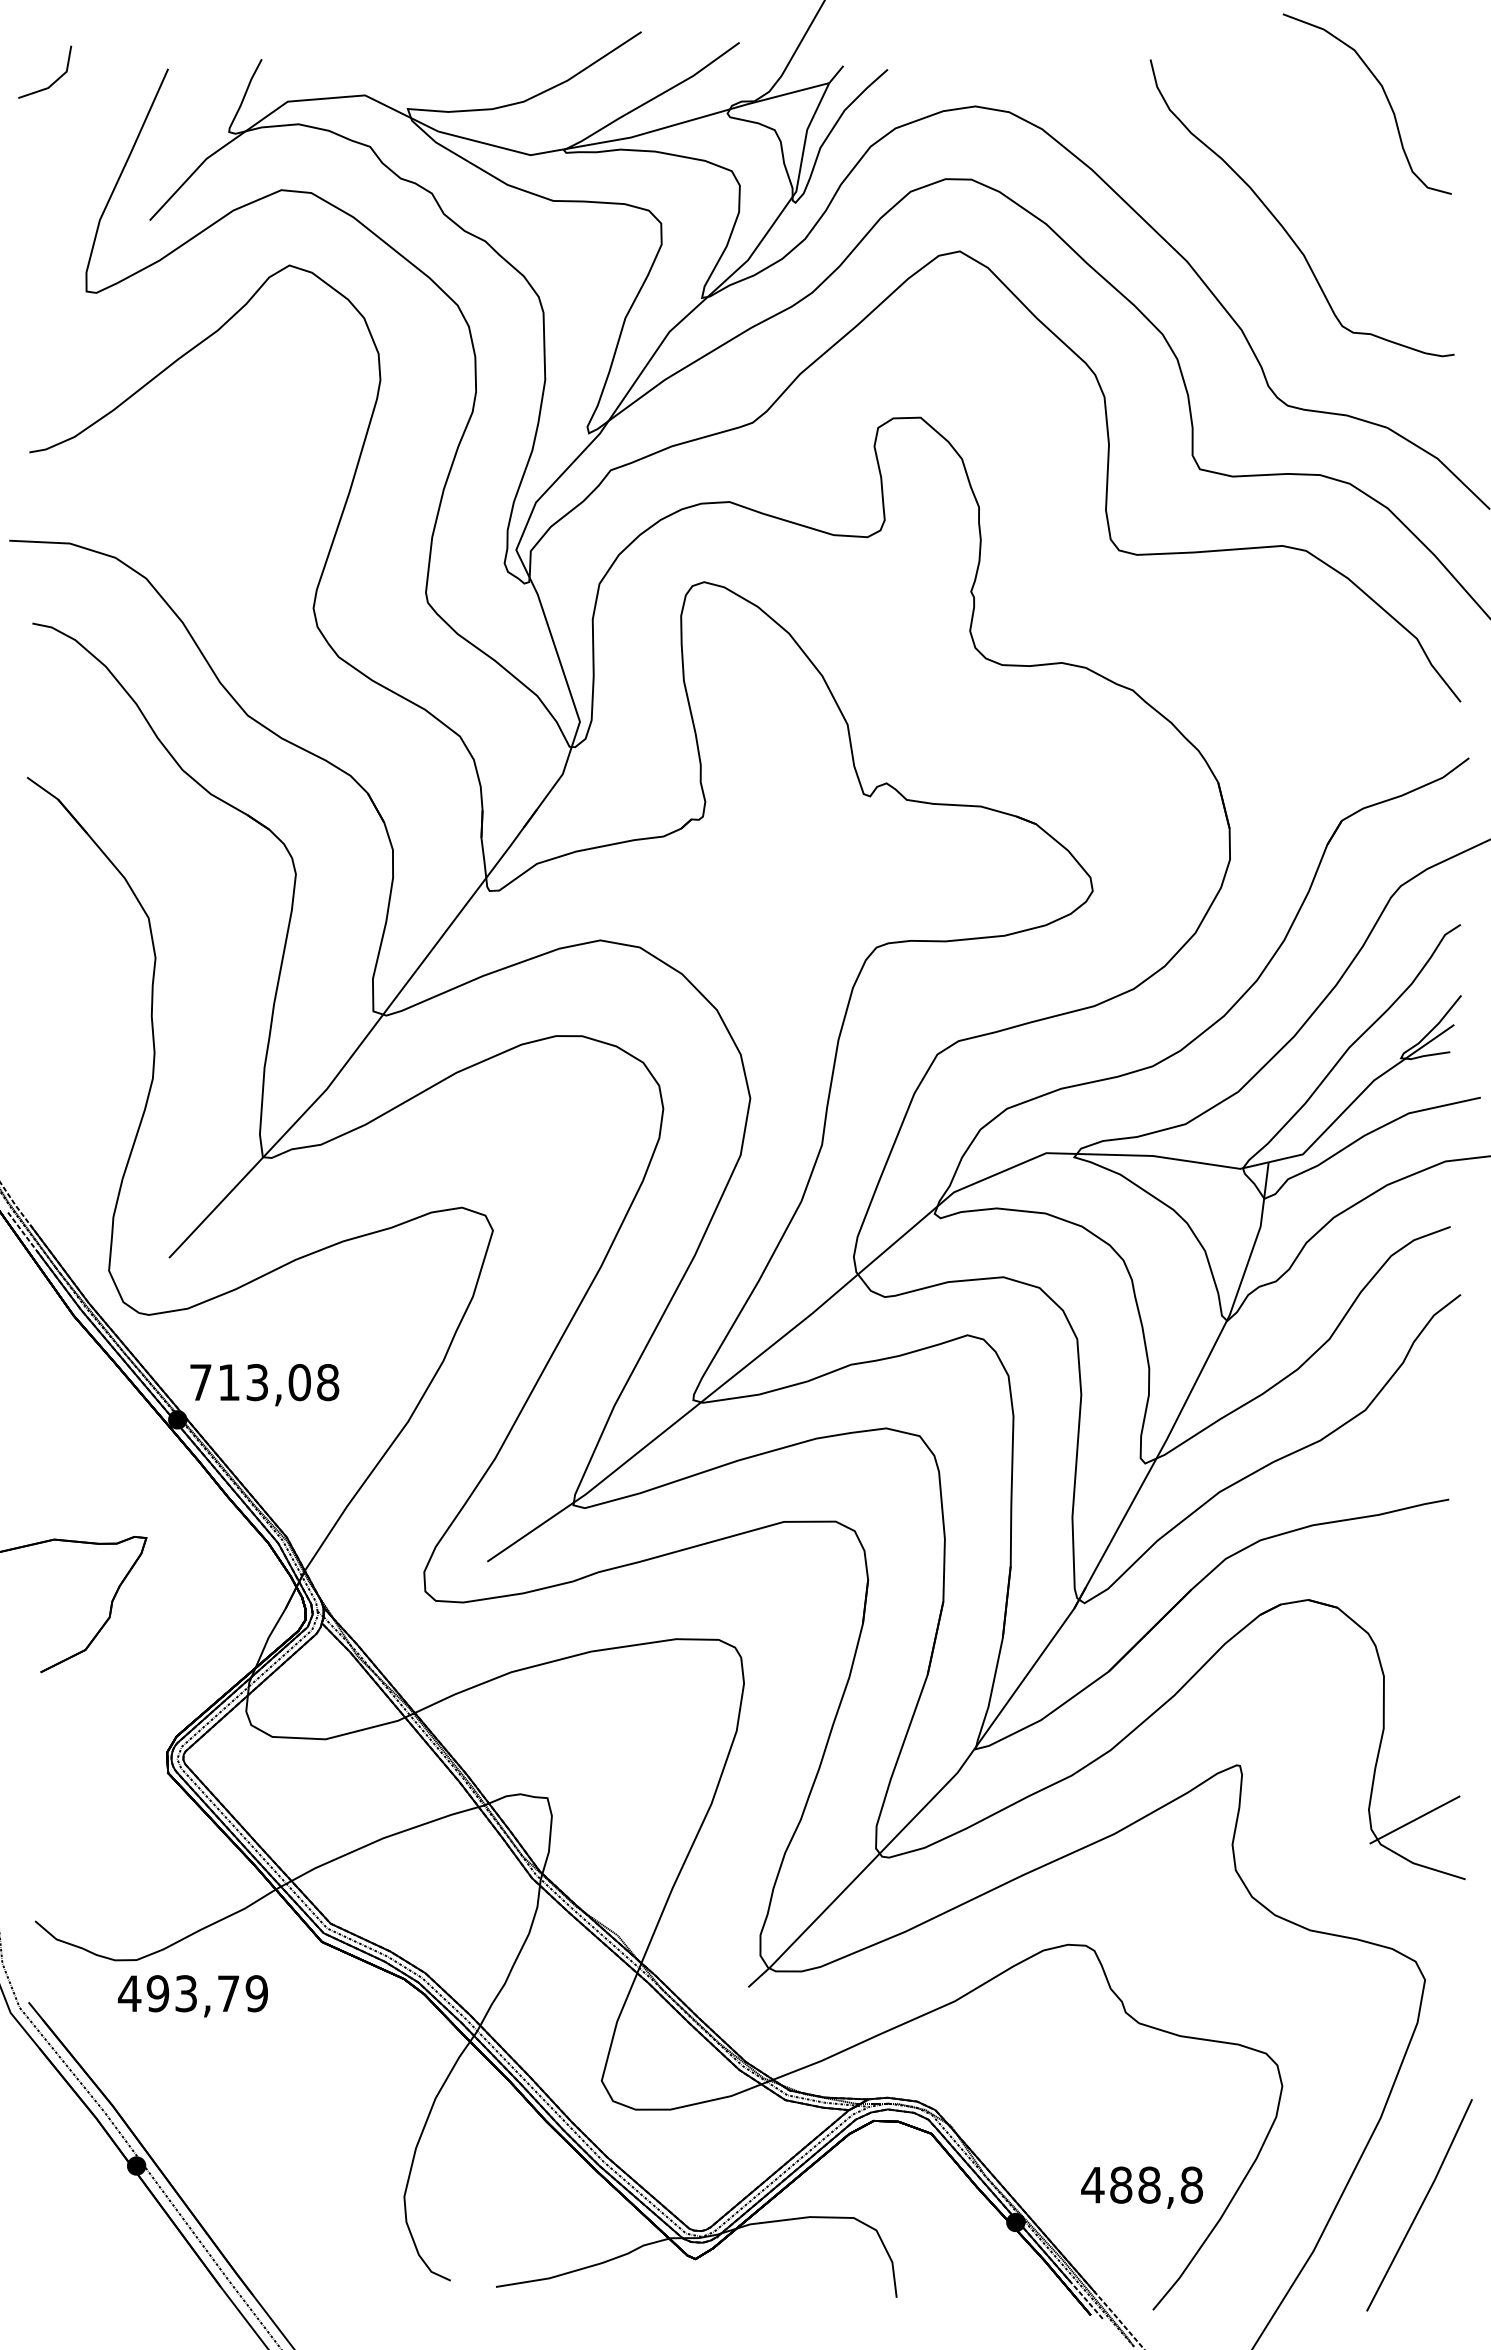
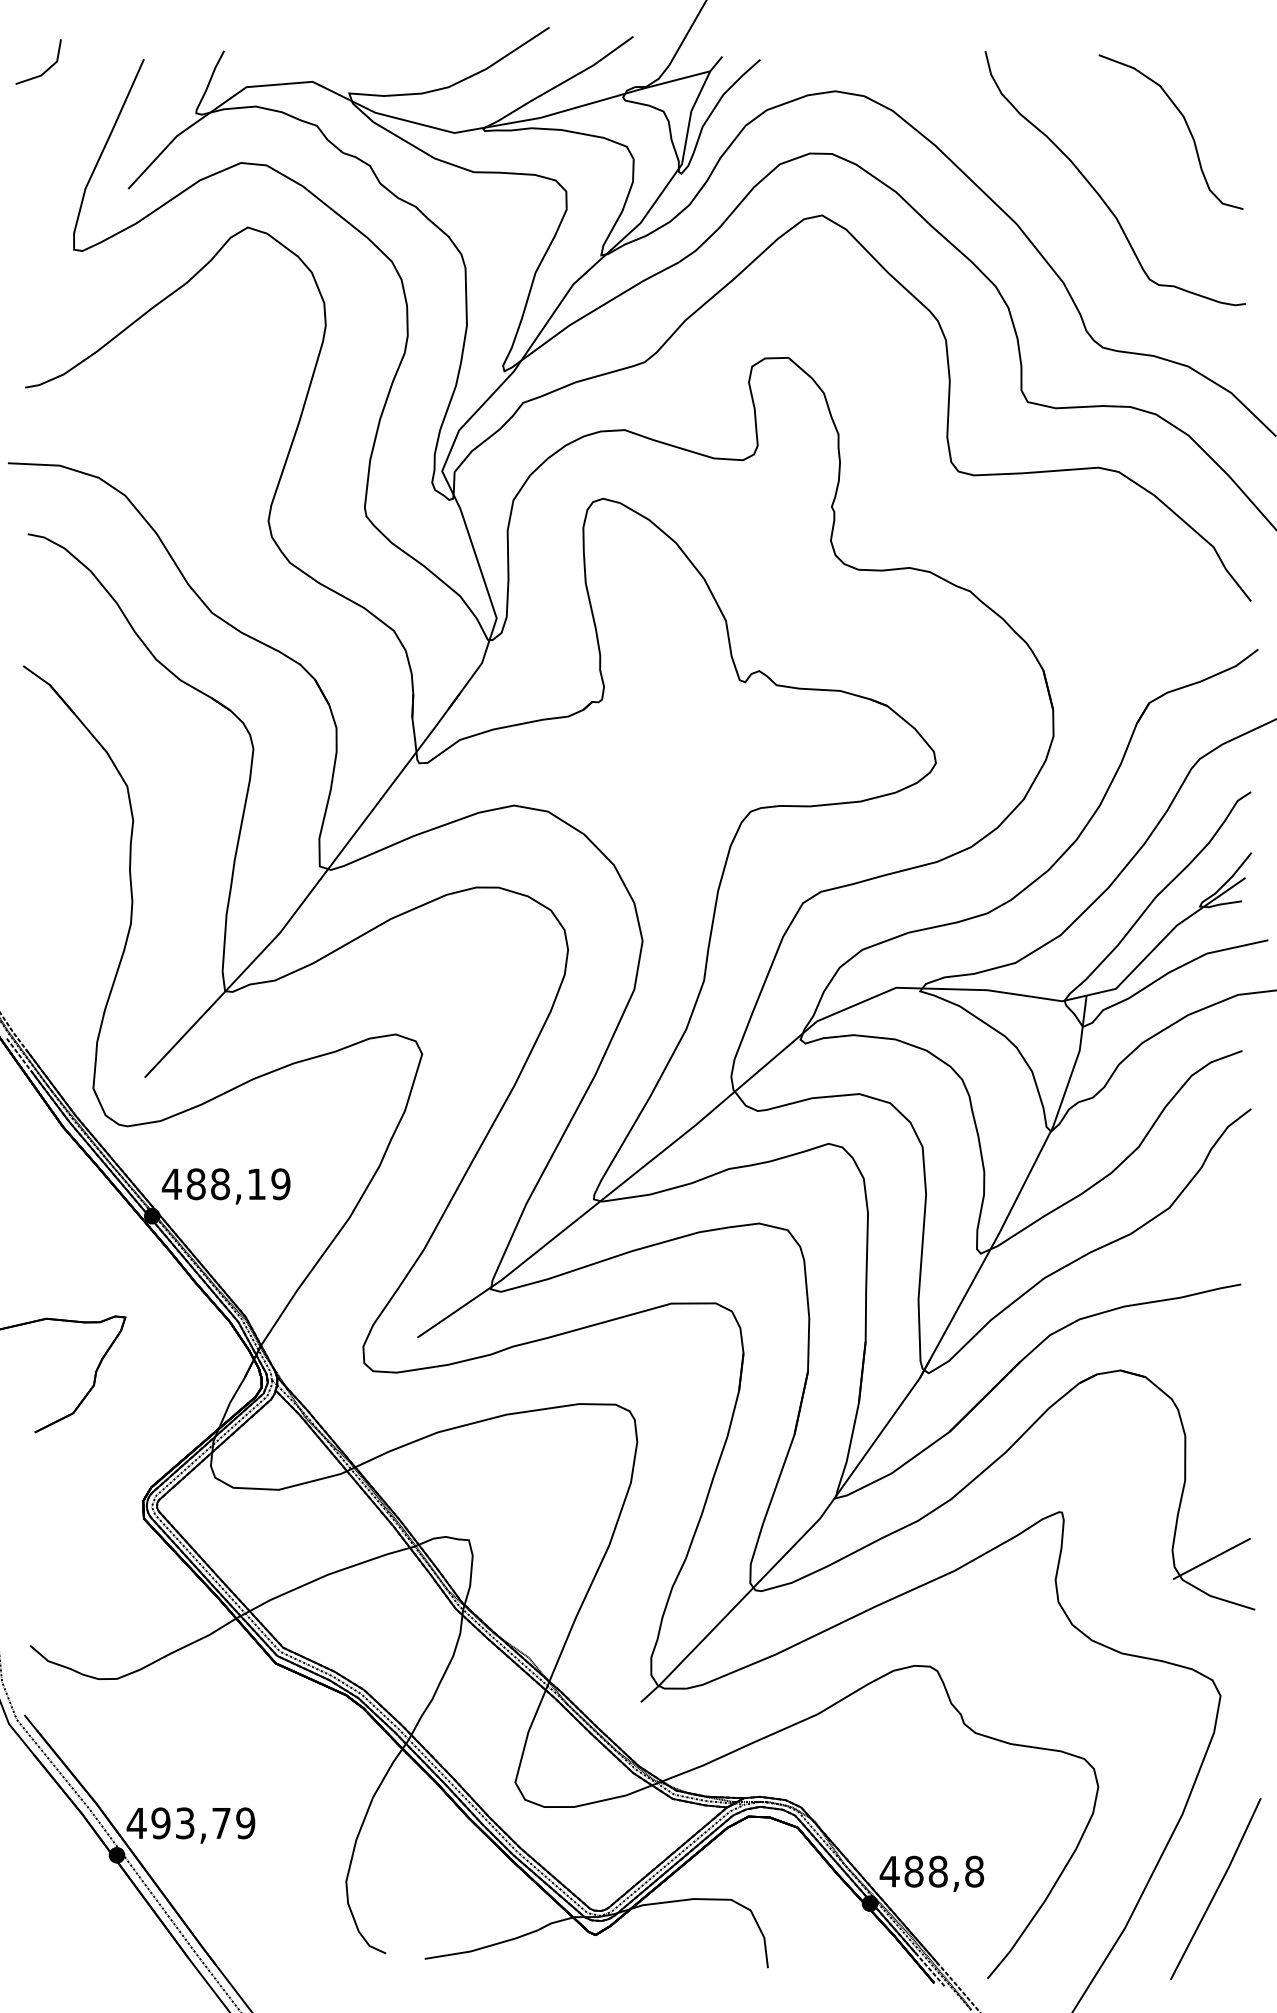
part: (1384, 94) -> (1185, 123), moved
text: (264, 1382) -> (226, 1184), 713,08 -> 488,19
text: (192, 1996) -> (190, 1825), moved
text: (1141, 2187) -> (931, 1873), moved

